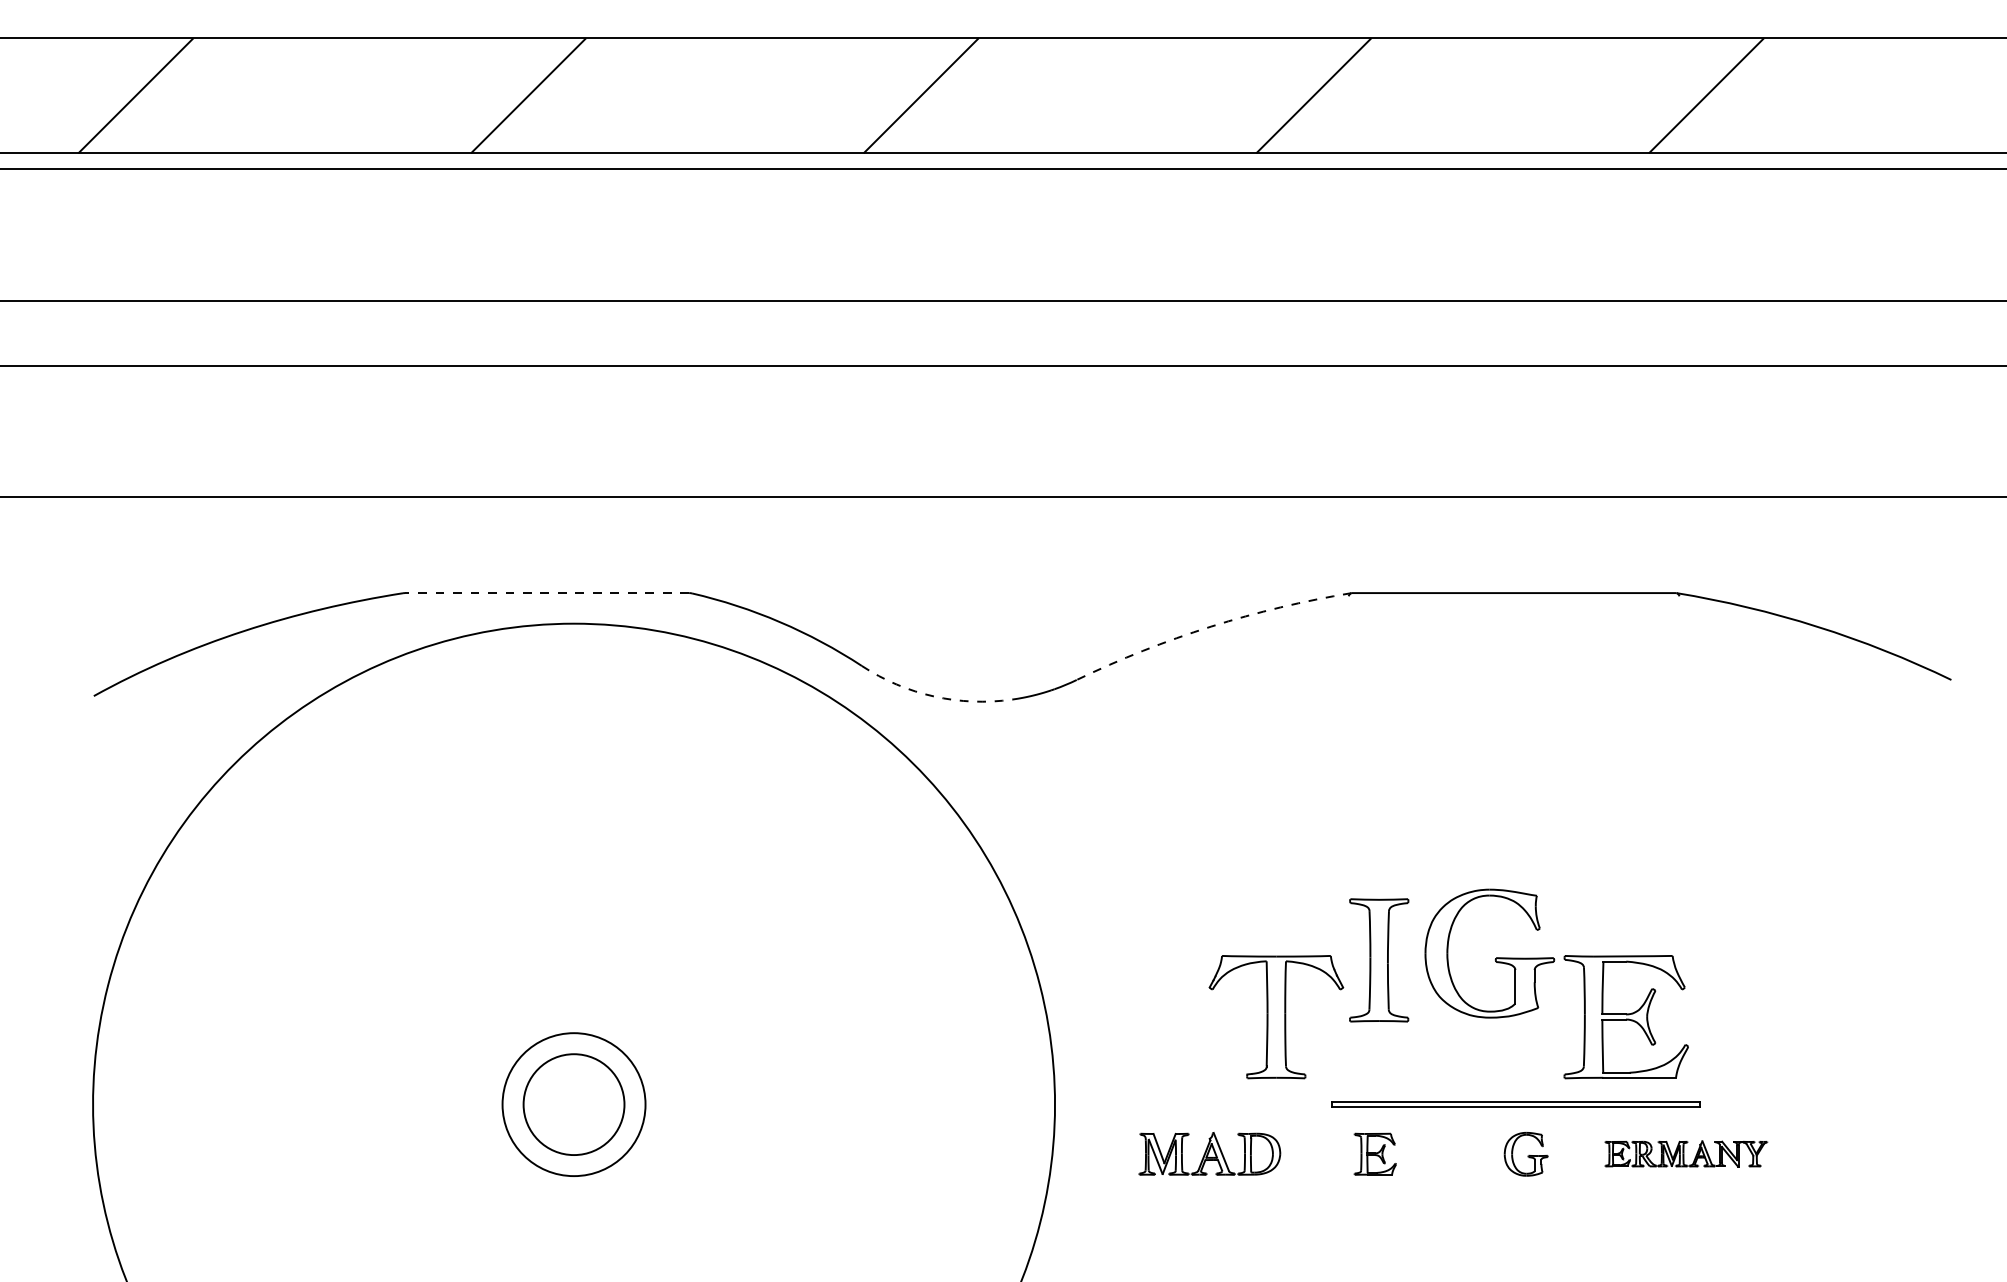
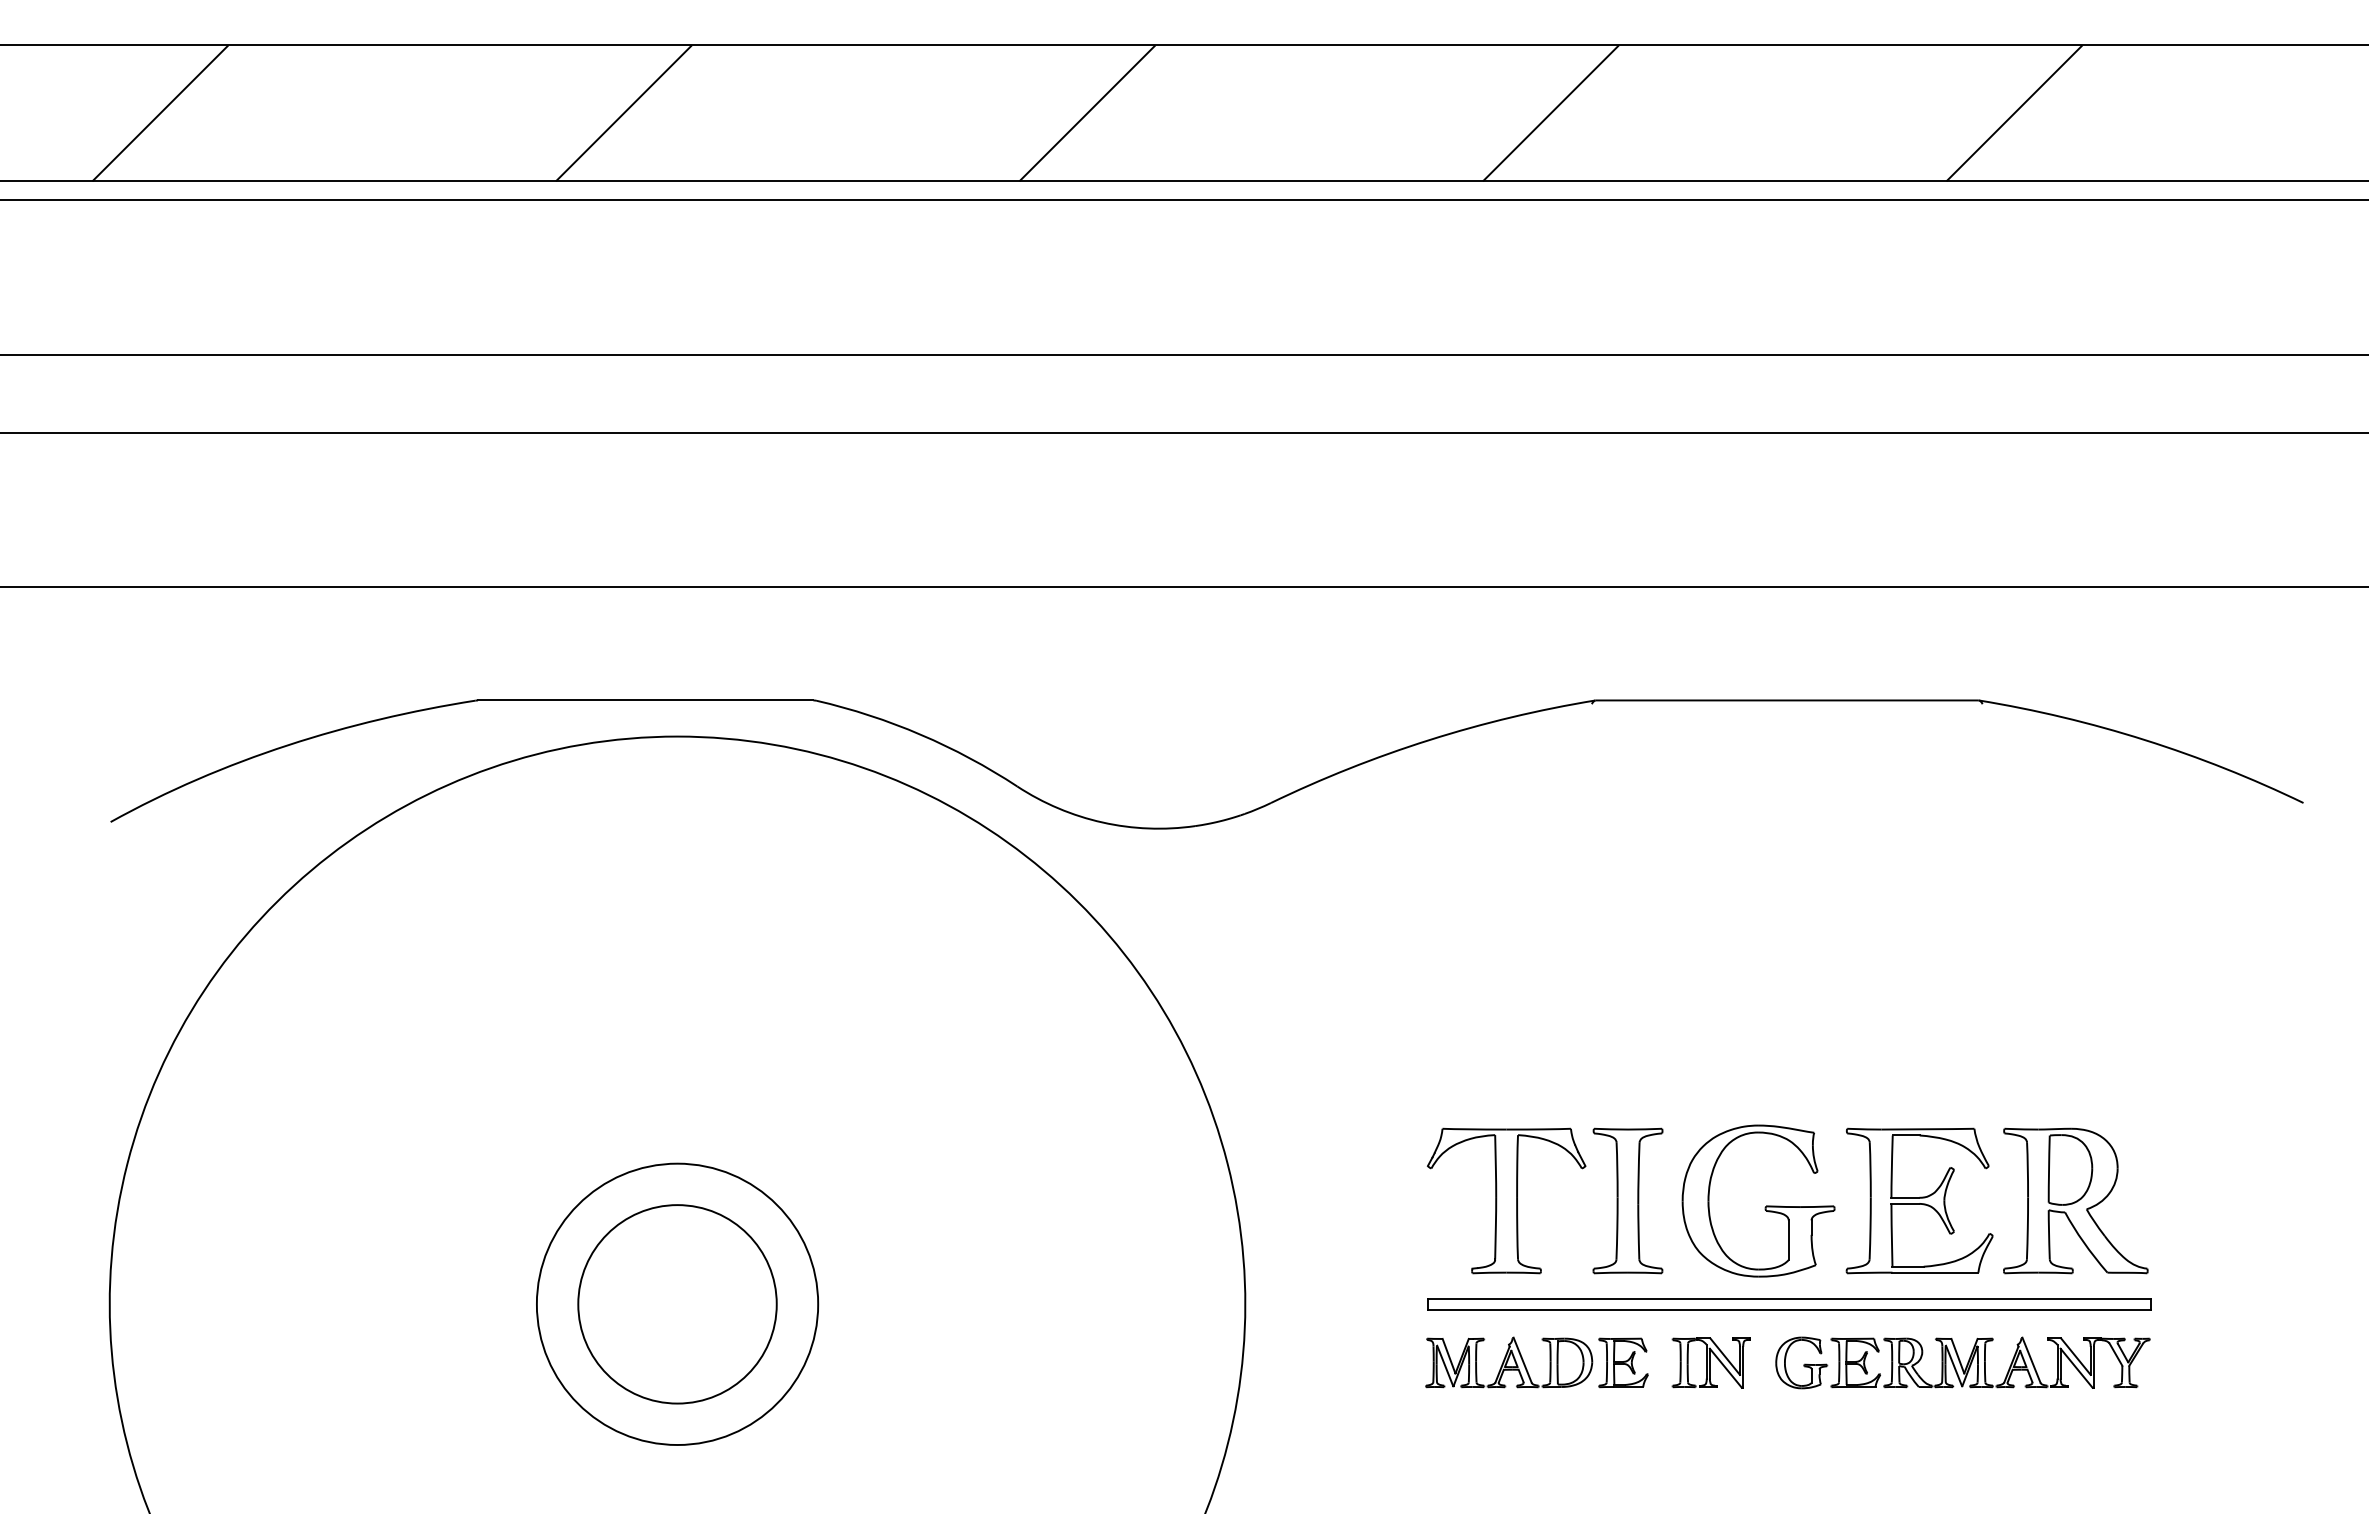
line: (546, 593) -> (645, 700), dashed -> solid
arc: (1211, 627) -> (1429, 740), dashed -> solid
arc: (934, 696) -> (1102, 822), dashed -> solid
part: (1495, 958) -> (1765, 1206), moved
part: (1378, 959) -> (1627, 1200), moved
part: (1758, 1016) -> (2075, 1200), added
circle: (574, 1103) -> (677, 1303), size x1.67
circle: (574, 1104) -> (677, 1304), size x1.67
part: (1515, 1104) -> (1789, 1304), size x1.67
part: (1210, 1153) -> (1509, 1362), moved
part: (1449, 1153) -> (1710, 1362), added
part: (1686, 1153) -> (1990, 1362), size x1.67

